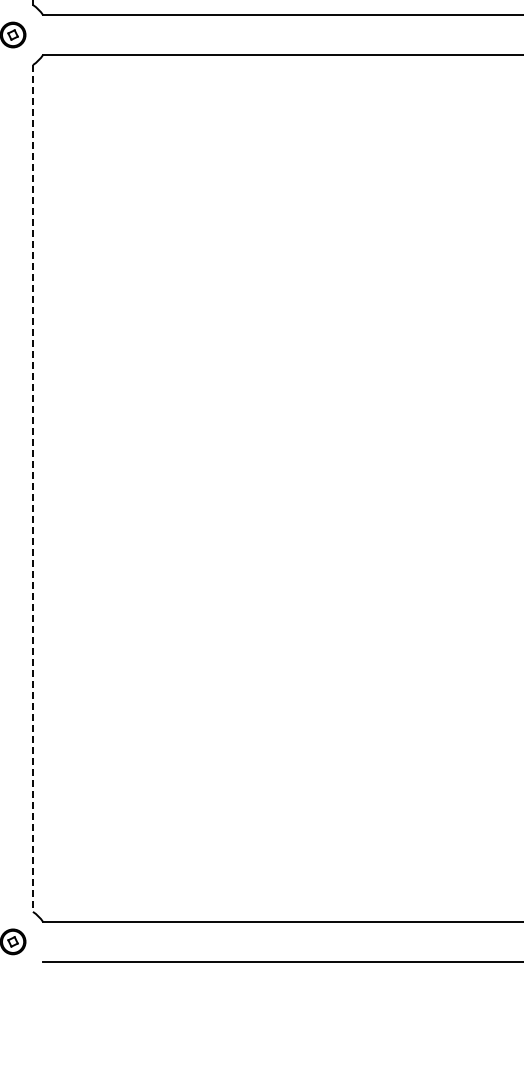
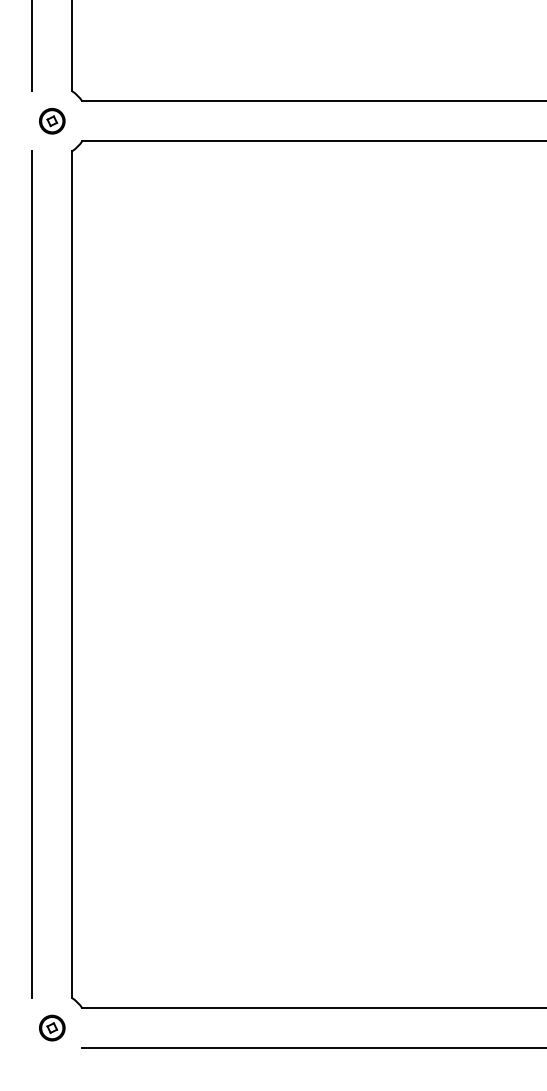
line: (33, 489) -> (72, 575), dashed -> solid

